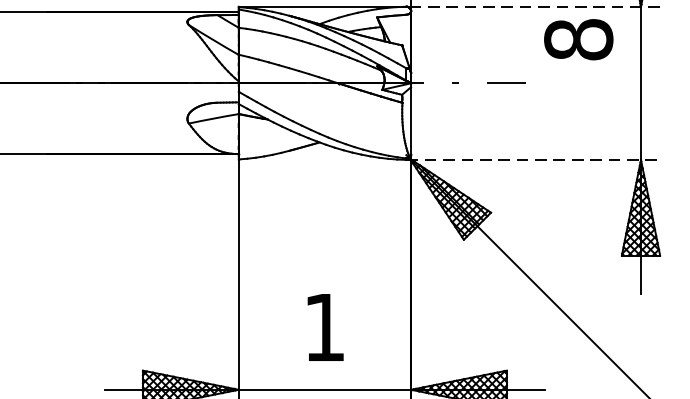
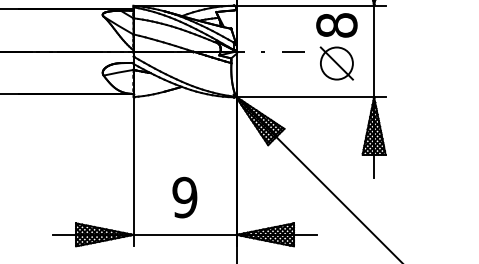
line: (532, 6) -> (309, 5), dashed -> solid
part: (578, 103) -> (336, 63), added
line: (532, 160) -> (309, 97), dashed -> solid
text: (324, 327) -> (184, 197), 1 -> 9

